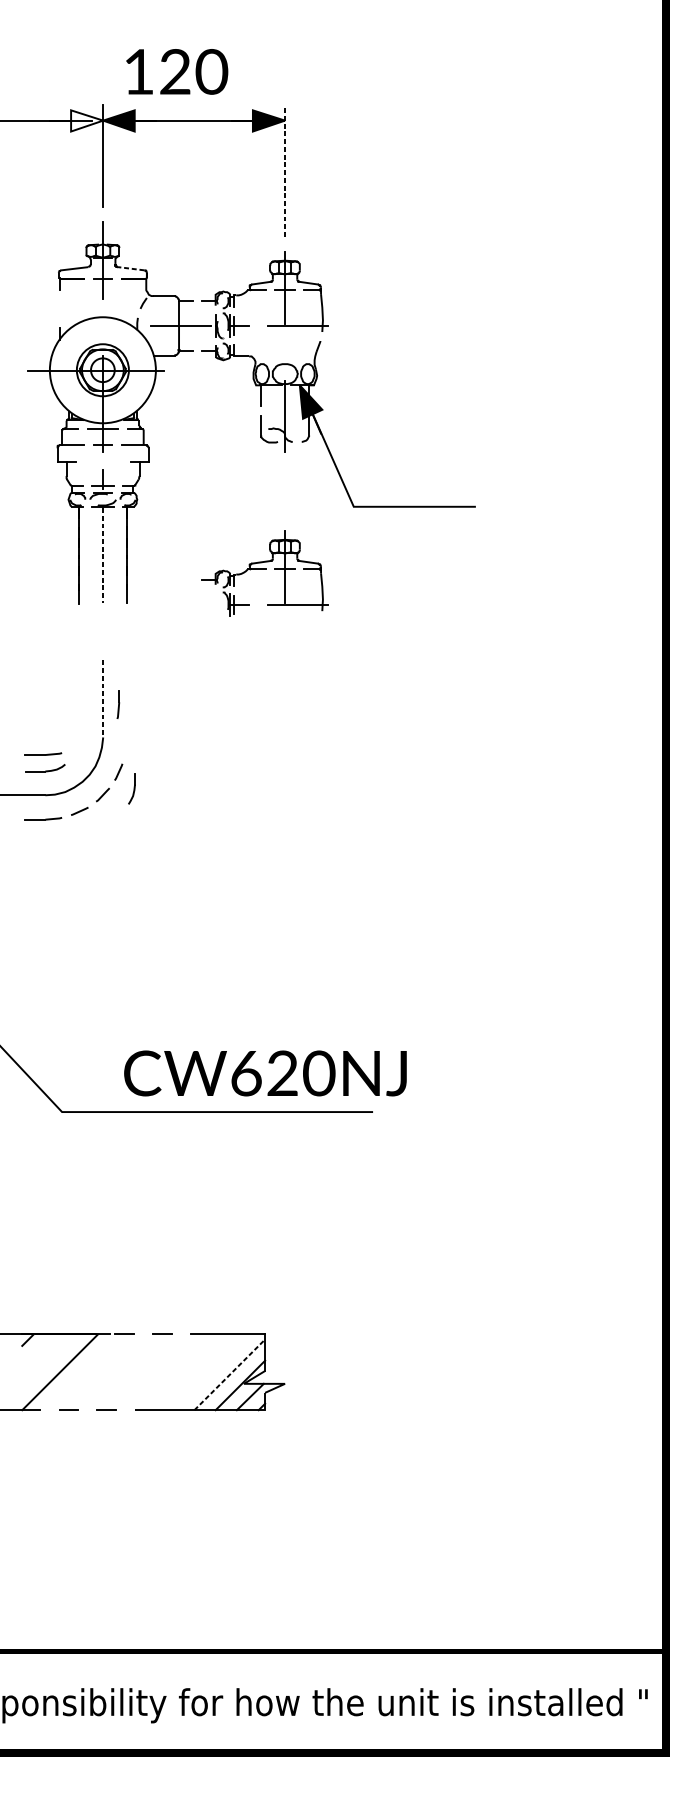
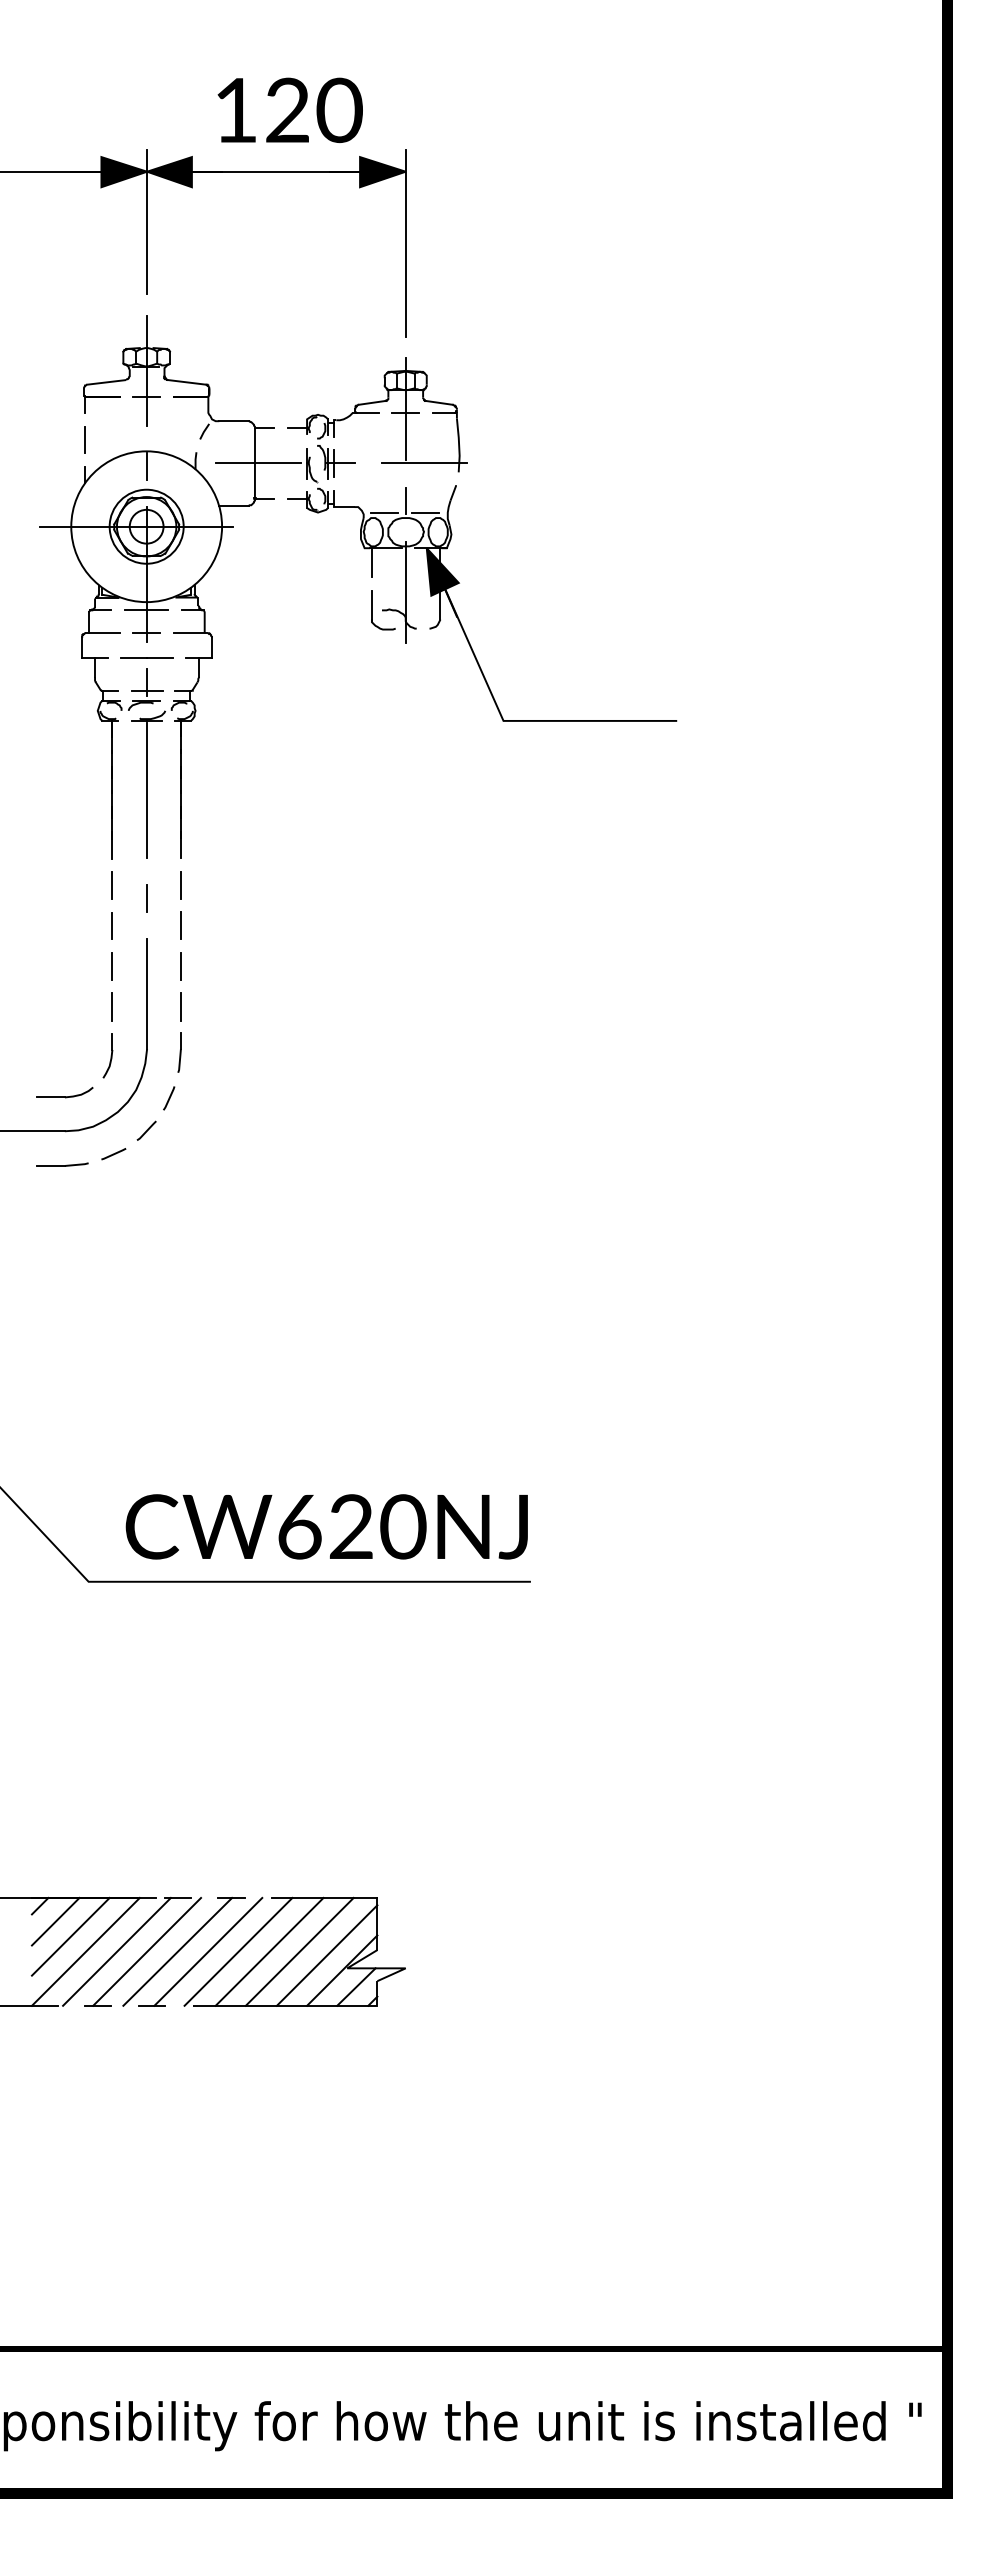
text: (176, 71) -> (289, 109), moved
fill: (87, 121) -> (124, 172), added
line: (284, 171) -> (405, 243), dashed -> solid
line: (130, 268) -> (186, 382), dashed -> solid
line: (59, 308) -> (84, 439), added
line: (103, 327) -> (147, 466), added
line: (284, 351) -> (405, 500), added
line: (270, 360) -> (384, 512), added
line: (298, 360) -> (425, 512), added
line: (102, 462) -> (146, 657), added
line: (103, 555) -> (147, 790), dashed -> solid
part: (265, 573) -> (377, 815), removed
line: (78, 622) -> (112, 885), added
line: (126, 622) -> (180, 885), added
line: (103, 631) -> (147, 898), added
line: (78, 650) -> (112, 925), added
line: (126, 650) -> (180, 925), added
line: (78, 679) -> (112, 966), added
line: (126, 679) -> (180, 966), added
line: (103, 699) -> (147, 994), dashed -> solid
part: (118, 704) -> (179, 1052), moved
line: (78, 707) -> (112, 1006), added
line: (126, 707) -> (180, 1006), added
part: (43, 753) -> (62, 1072), removed
part: (131, 788) -> (107, 1055), moved
text: (265, 1073) -> (326, 1526), moved
line: (38, 1350) -> (55, 1921), added
line: (49, 1361) -> (70, 1936), added
line: (81, 1372) -> (116, 1951), added
line: (103, 1372) -> (147, 1951), added
line: (124, 1372) -> (177, 1951), added
line: (146, 1372) -> (208, 1951), added
line: (167, 1372) -> (238, 1951), added
line: (189, 1372) -> (269, 1951), added
line: (210, 1372) -> (299, 1951), added
line: (230, 1374) -> (327, 1955), dashed -> solid

